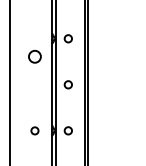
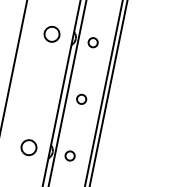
circle: (34, 56) -> (51, 33), moved
circle: (34, 130) -> (28, 147), size x1.67

